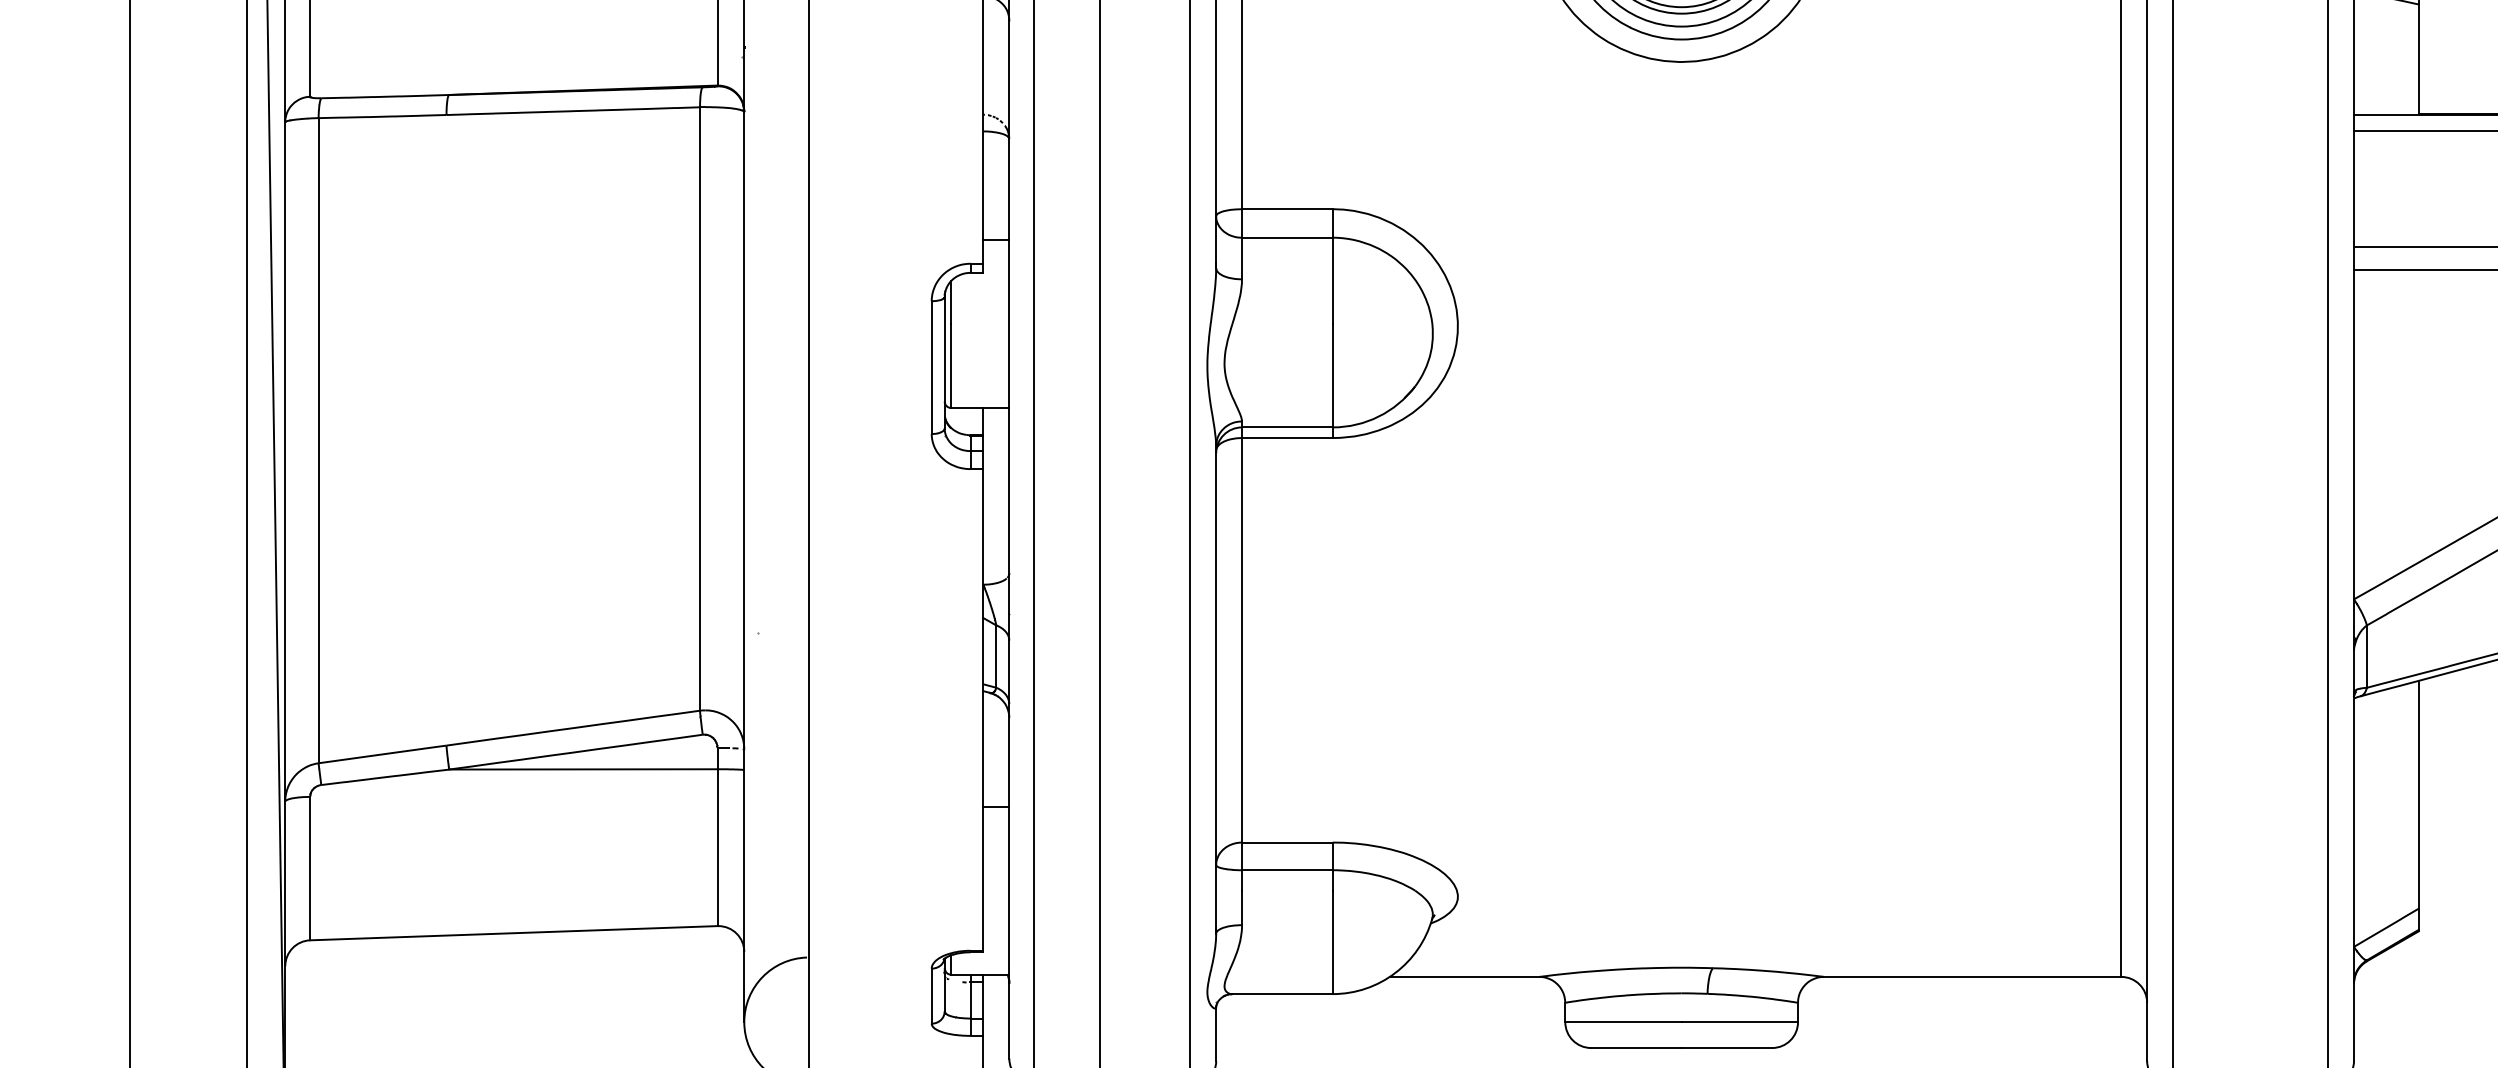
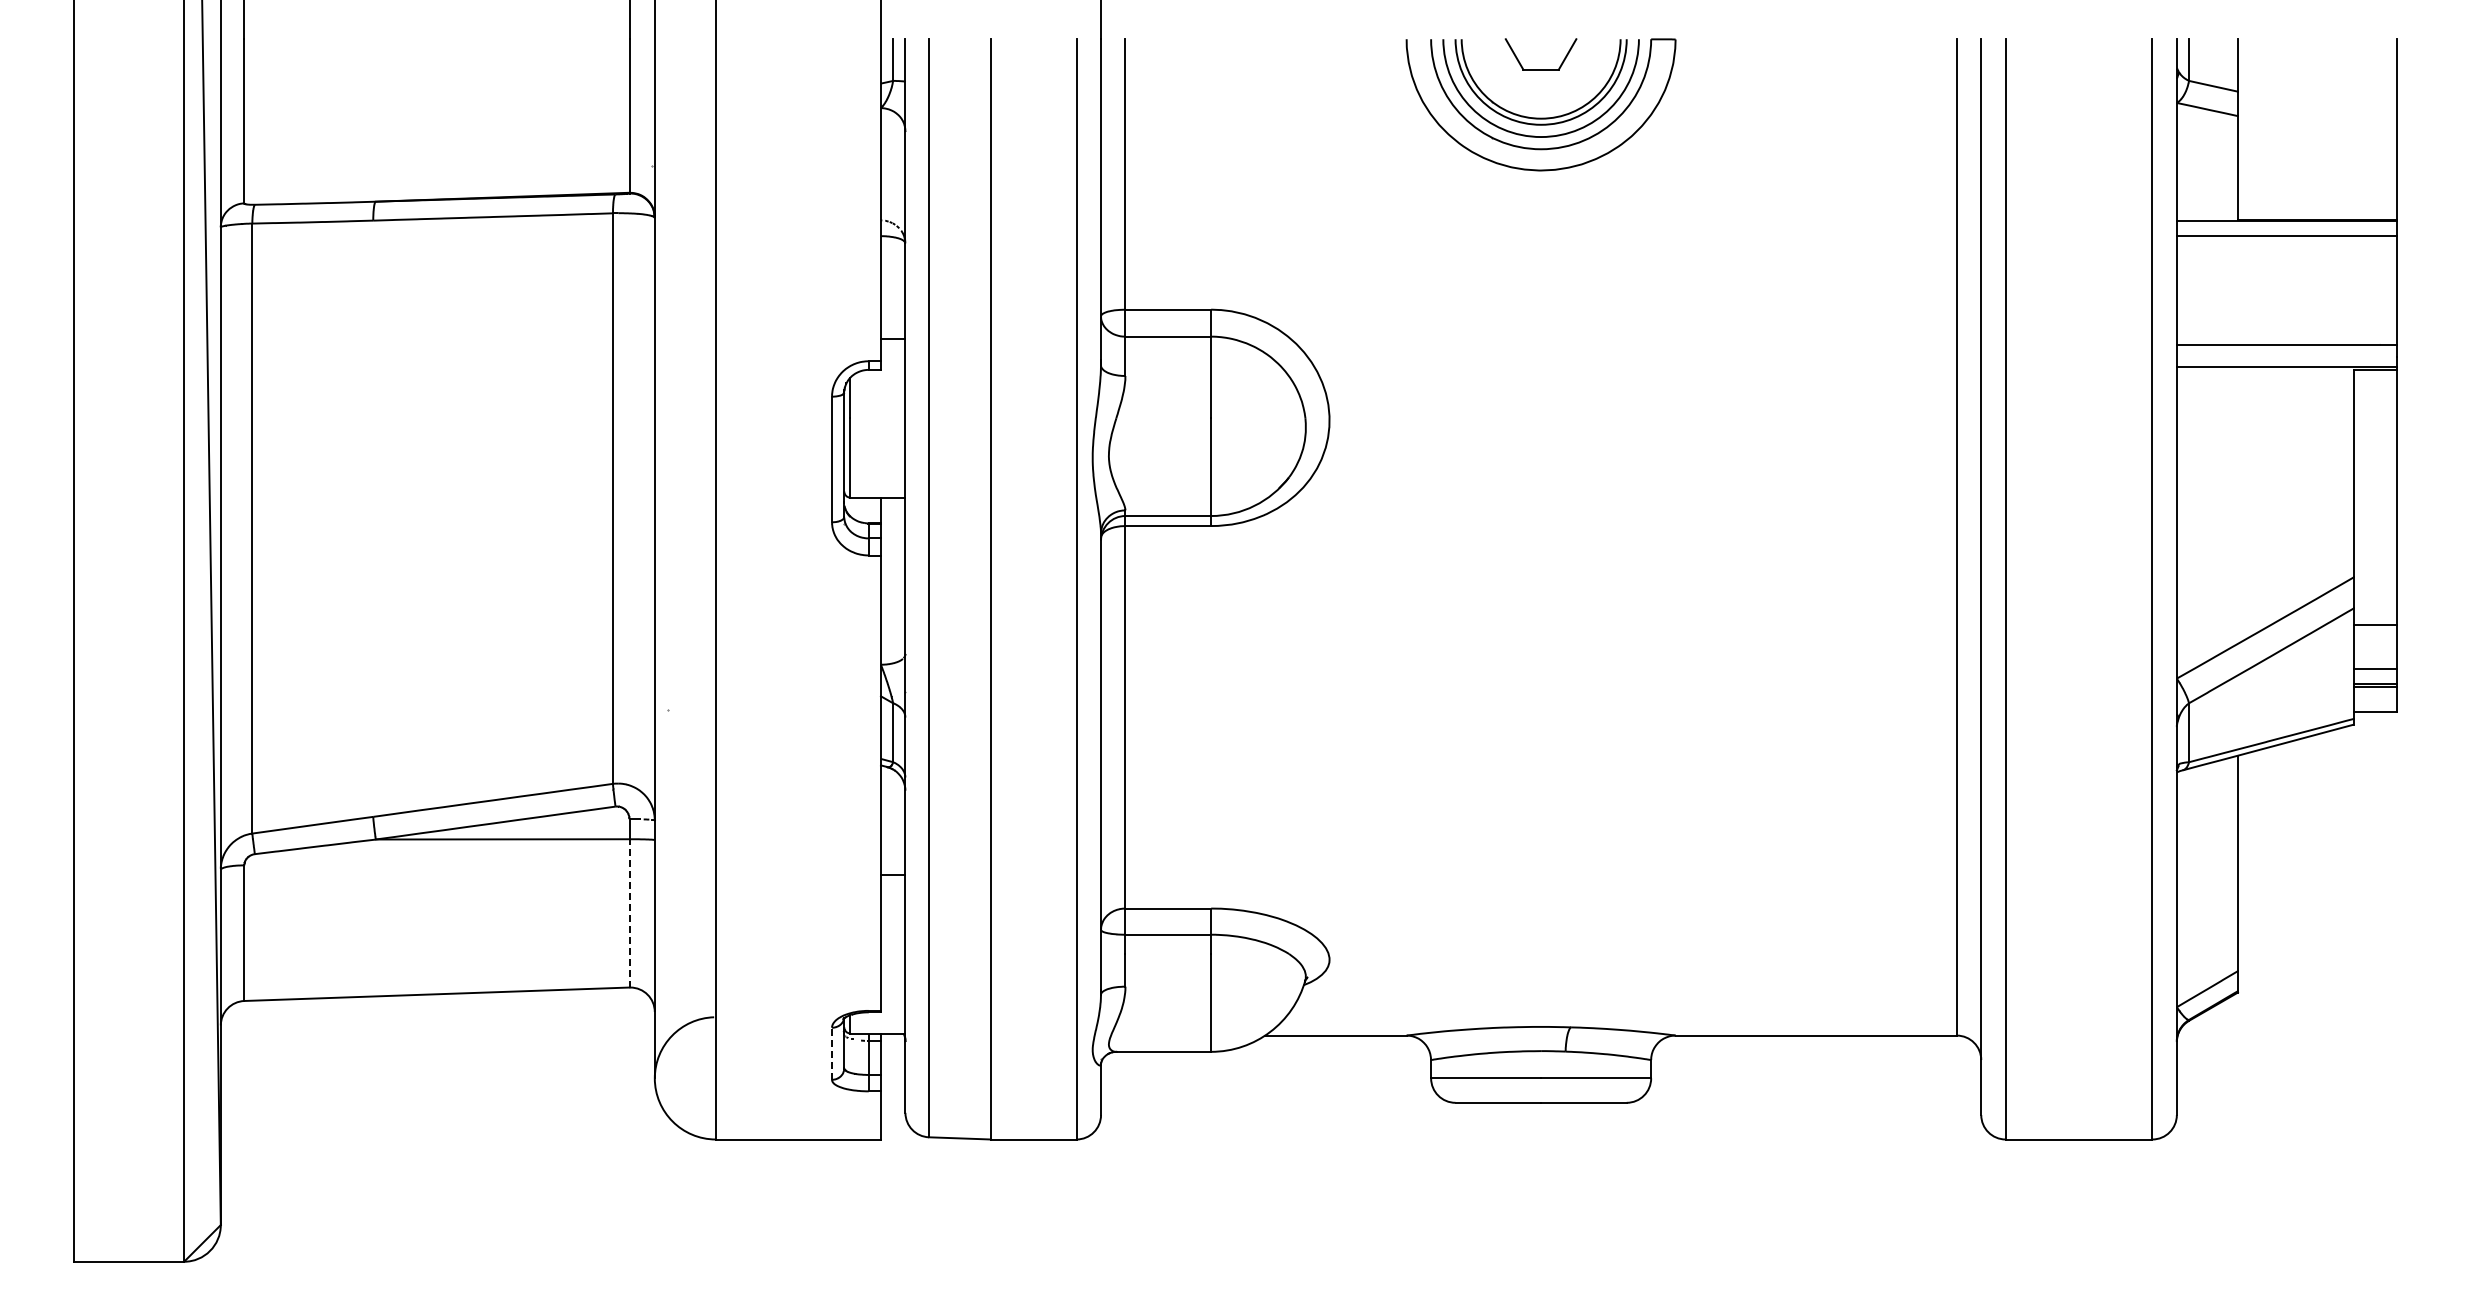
line: (717, 846) -> (629, 912), solid -> dashed
line: (932, 995) -> (832, 1053), solid -> dashed

